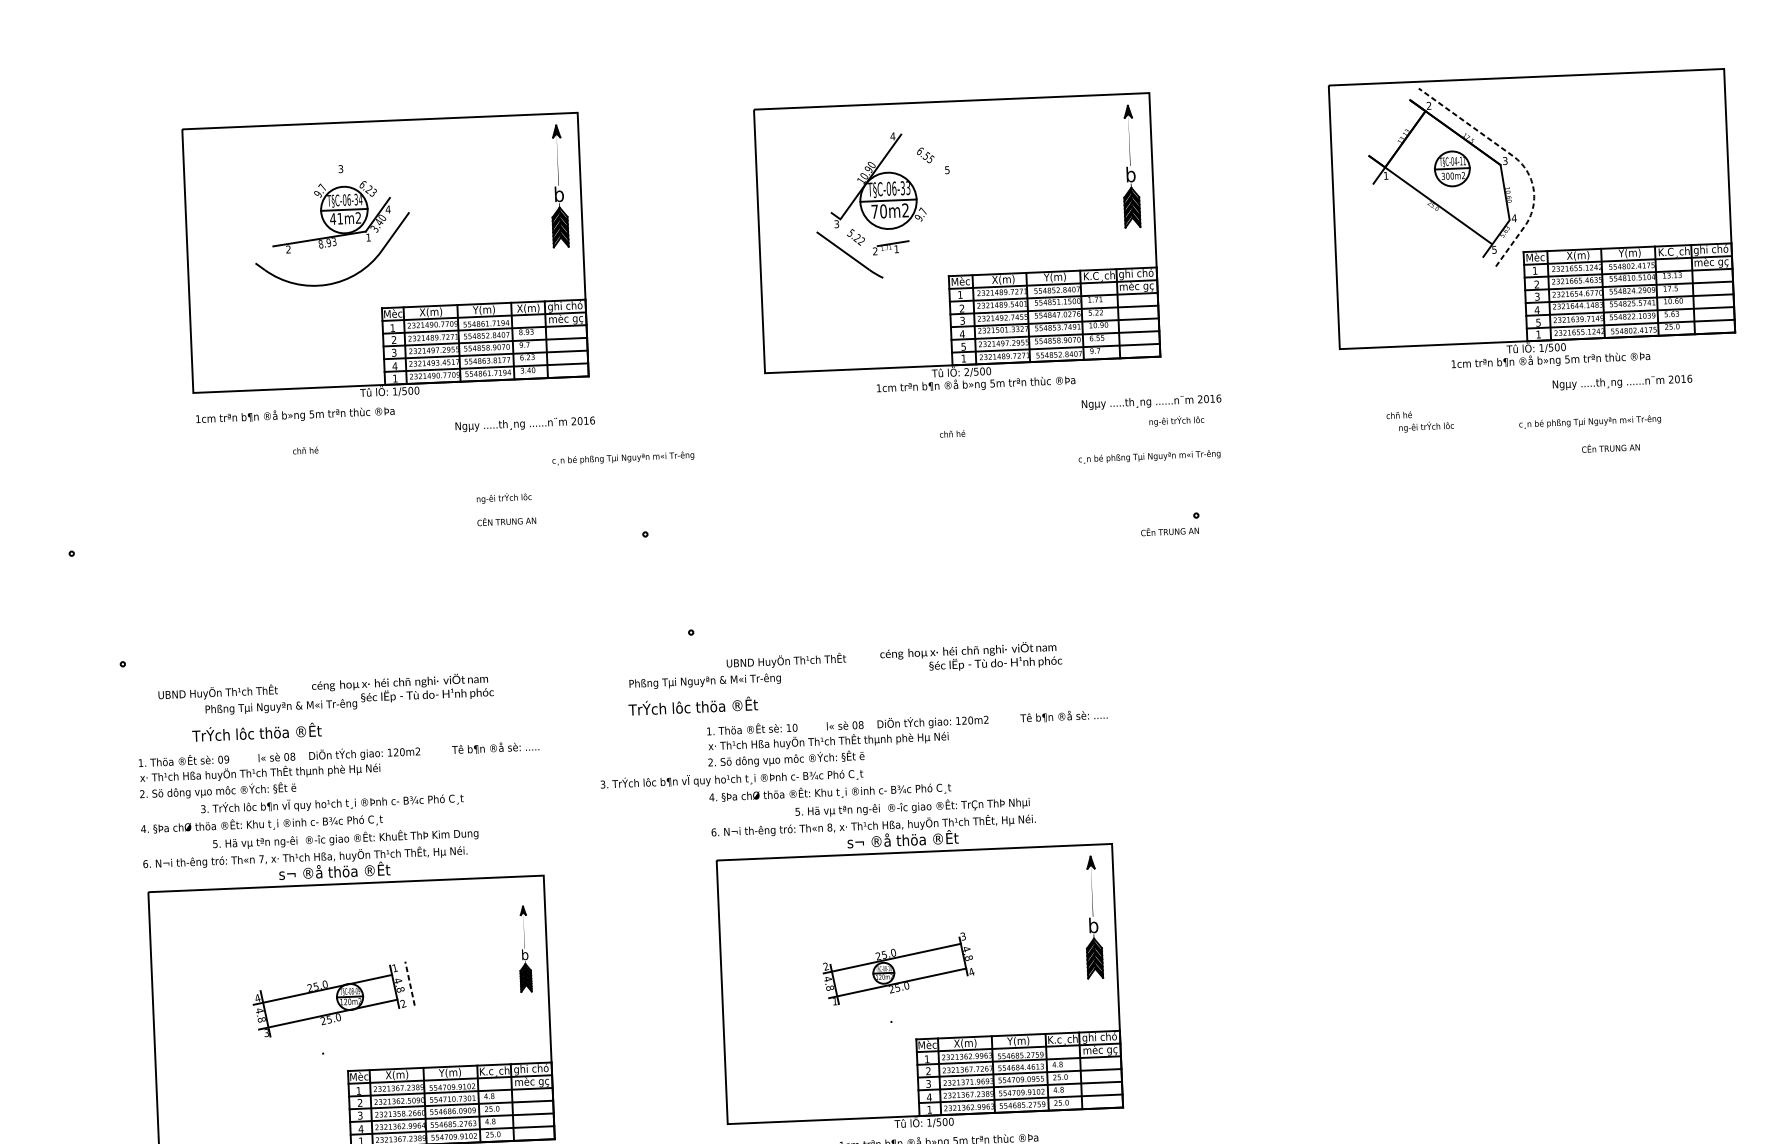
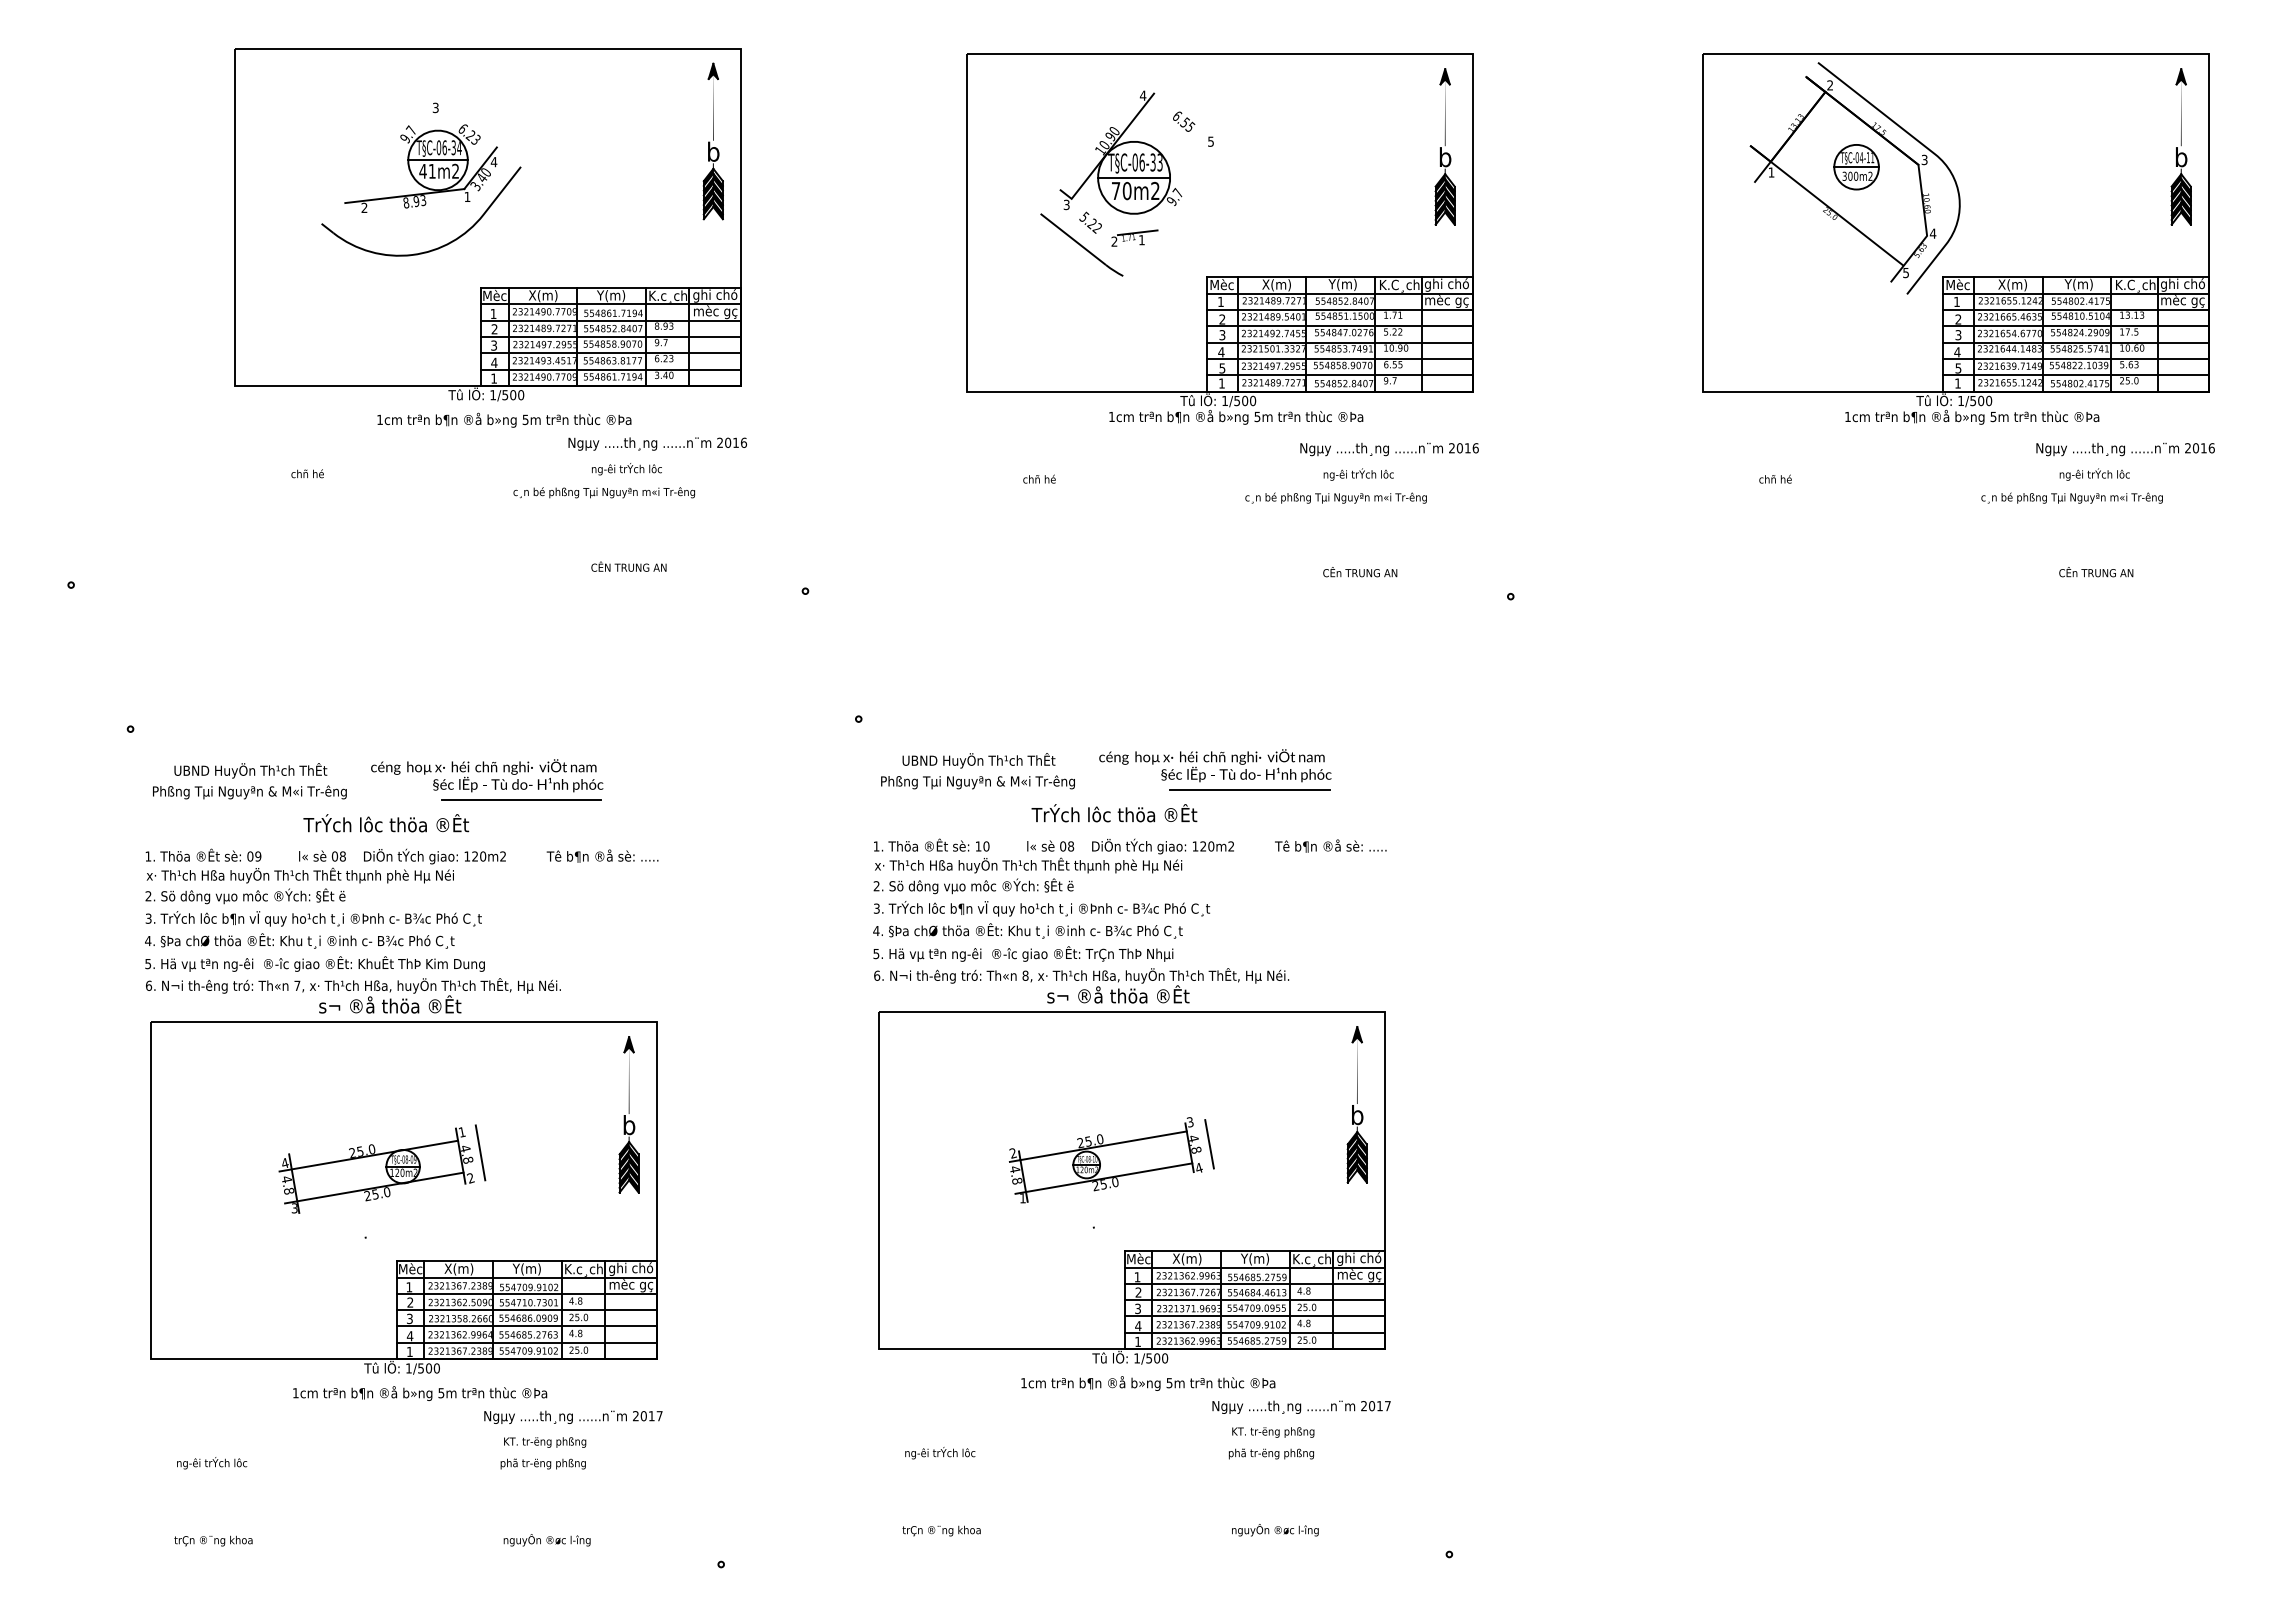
part: (1704, 142) -> (2180, 146), added
line: (1523, 165) -> (1947, 166), dashed -> solid
text: (528, 308) -> (667, 296), X(m) -> K.c¸ch
text: (966, 371) -> (1224, 400), 2/500 -> 1/500
text: (1622, 382) -> (2125, 449), moved
text: (1151, 402) -> (1389, 449), moved
text: (295, 414) -> (504, 419), moved
text: (1176, 420) -> (1358, 474), moved
text: (1589, 421) -> (2071, 497), moved
text: (1426, 426) -> (2094, 474), moved
text: (952, 433) -> (1039, 478), moved
text: (1611, 448) -> (2096, 572), moved
text: (305, 450) -> (307, 473), moved
text: (1149, 456) -> (1335, 497), moved
text: (622, 458) -> (603, 492), moved
text: (503, 498) -> (626, 469), moved
text: (1170, 531) -> (1360, 572), moved
line: (998, 674) -> (1249, 789), added
text: (704, 681) -> (977, 782), moved
line: (430, 706) -> (521, 799), added
text: (693, 706) -> (1114, 813), moved
text: (281, 707) -> (249, 792), moved
text: (257, 732) -> (386, 823), moved
text: (732, 778) -> (1042, 908), moved
text: (332, 803) -> (313, 918), moved
text: (912, 806) -> (1023, 953), moved
text: (345, 838) -> (314, 963), moved
part: (524, 948) -> (628, 1114), size x1.43
line: (979, 953) -> (1209, 1144), added
line: (409, 983) -> (480, 1152), dashed -> solid

